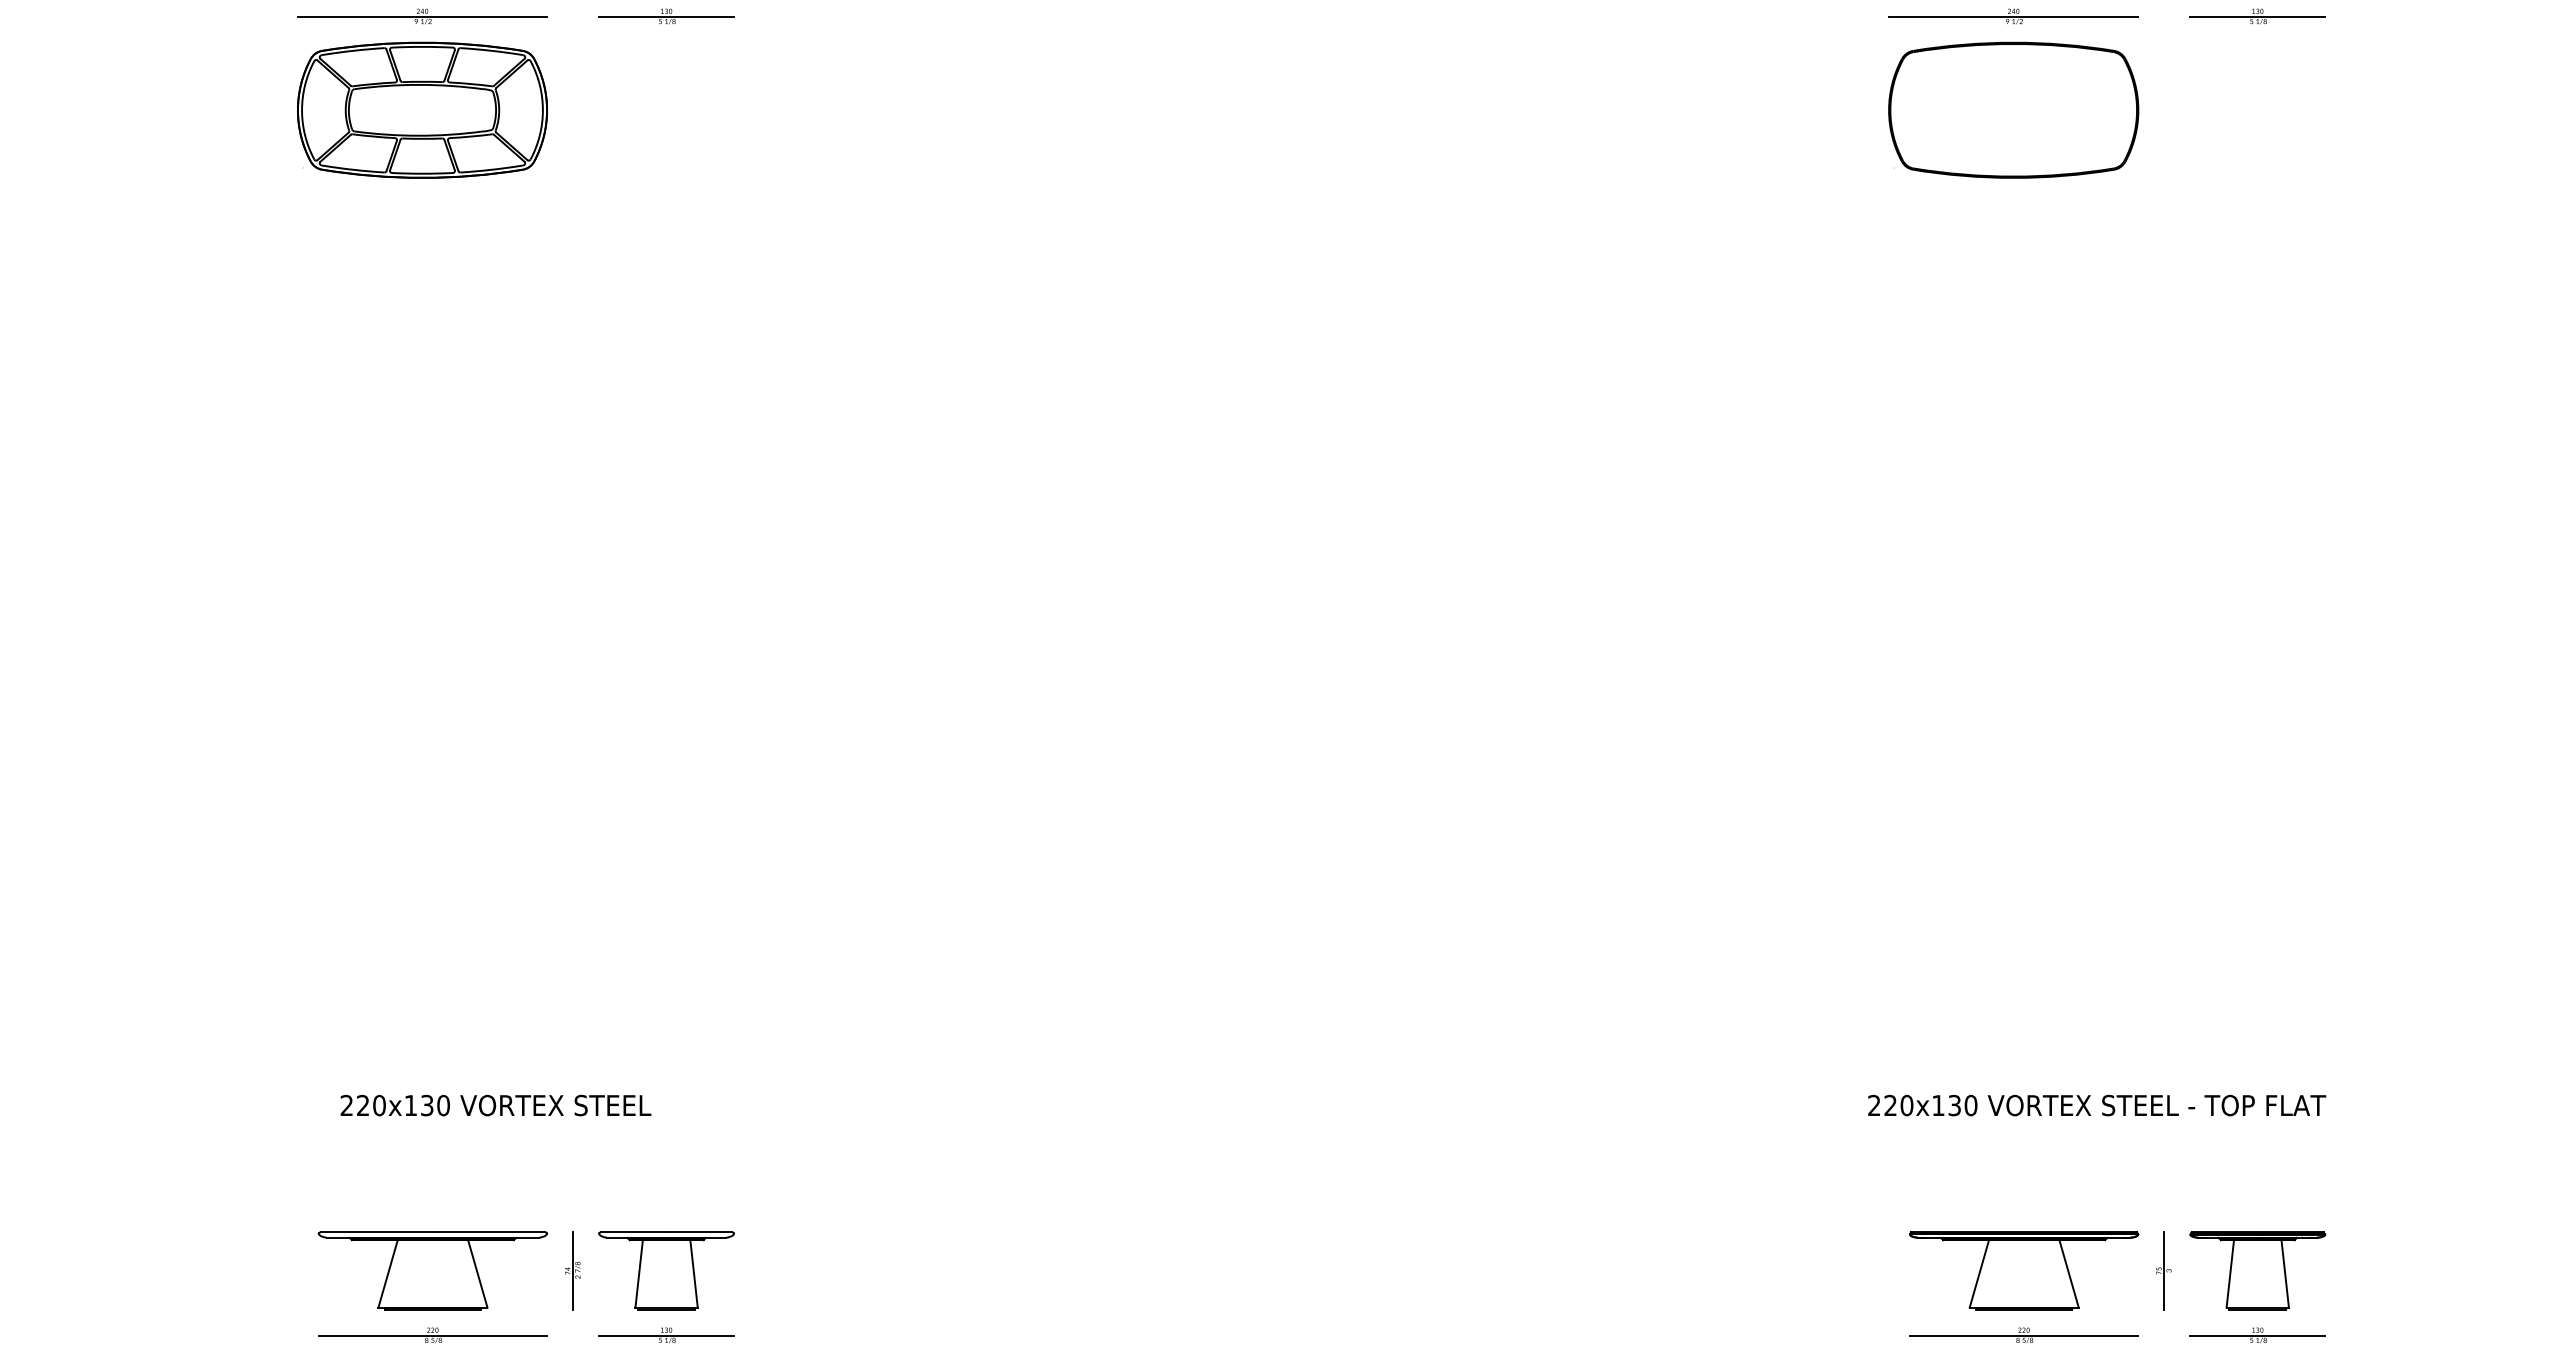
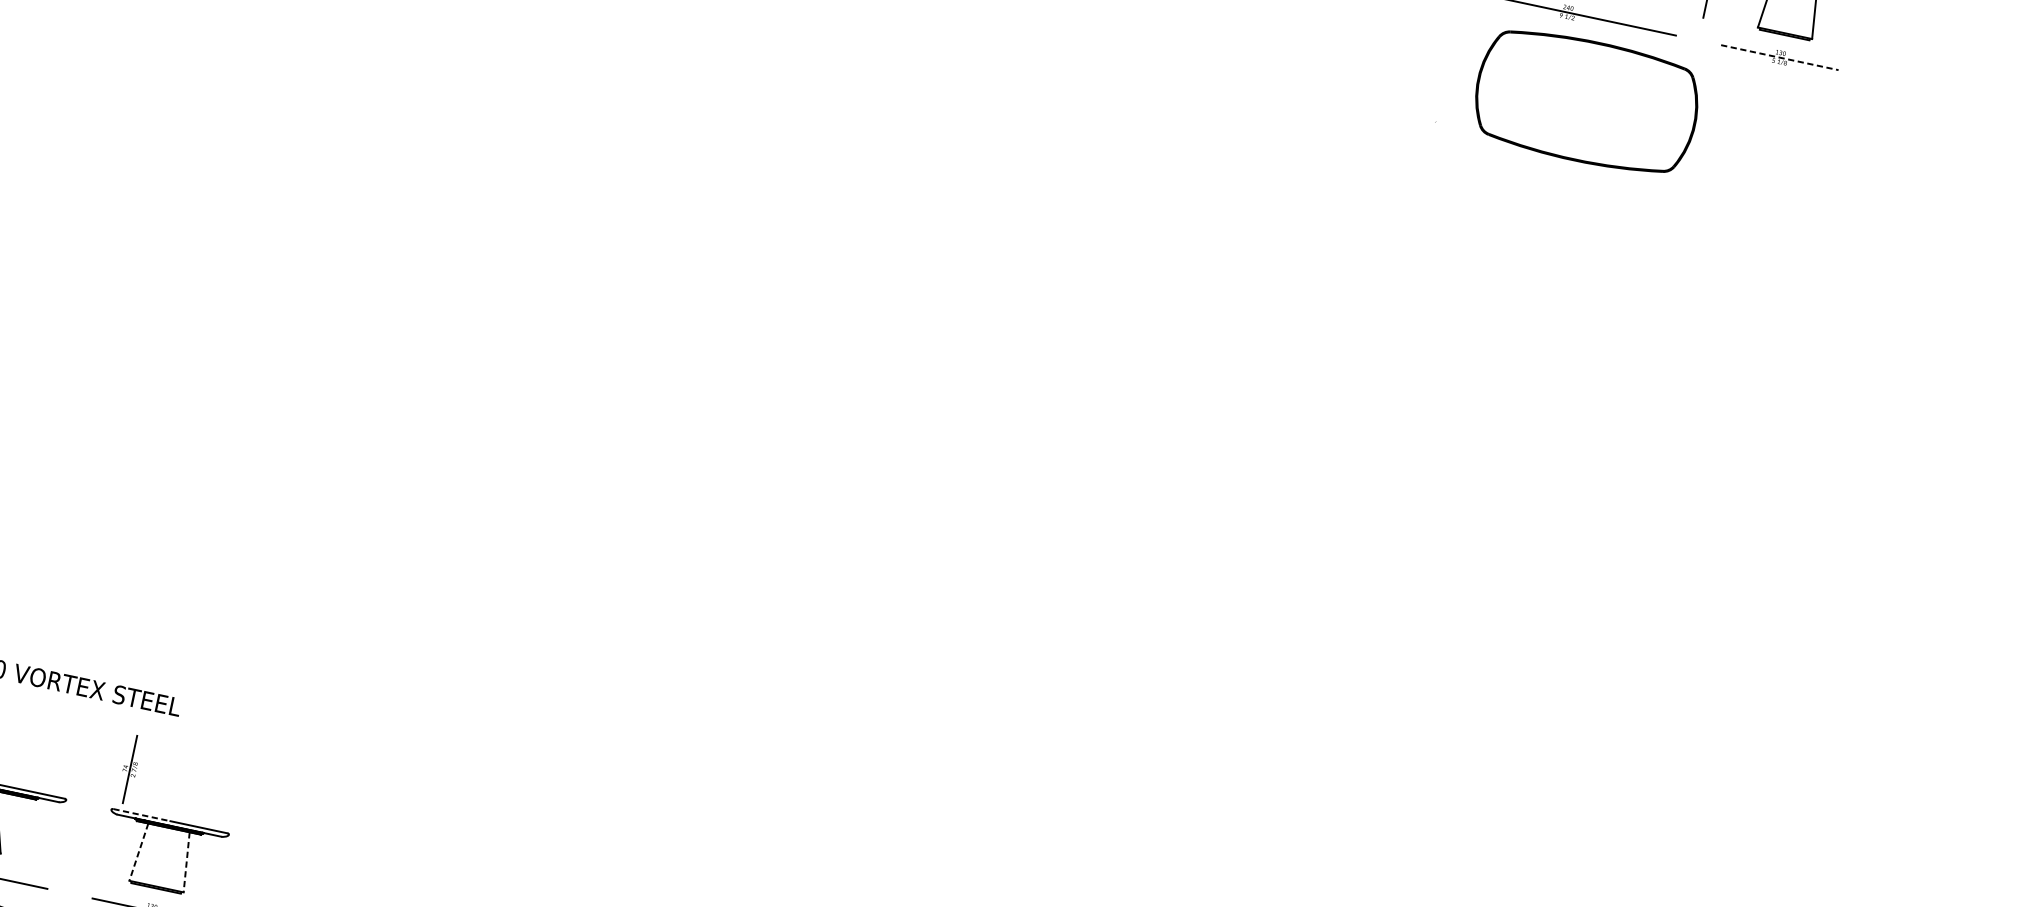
line: (2258, 16) -> (1780, 57), solid -> dashed
part: (2013, 109) -> (1586, 100), moved
line: (633, 1232) -> (141, 815), solid -> dashed
part: (572, 1270) -> (129, 768), moved
line: (639, 1273) -> (139, 851), solid -> dashed
line: (694, 1273) -> (187, 862), solid -> dashed

